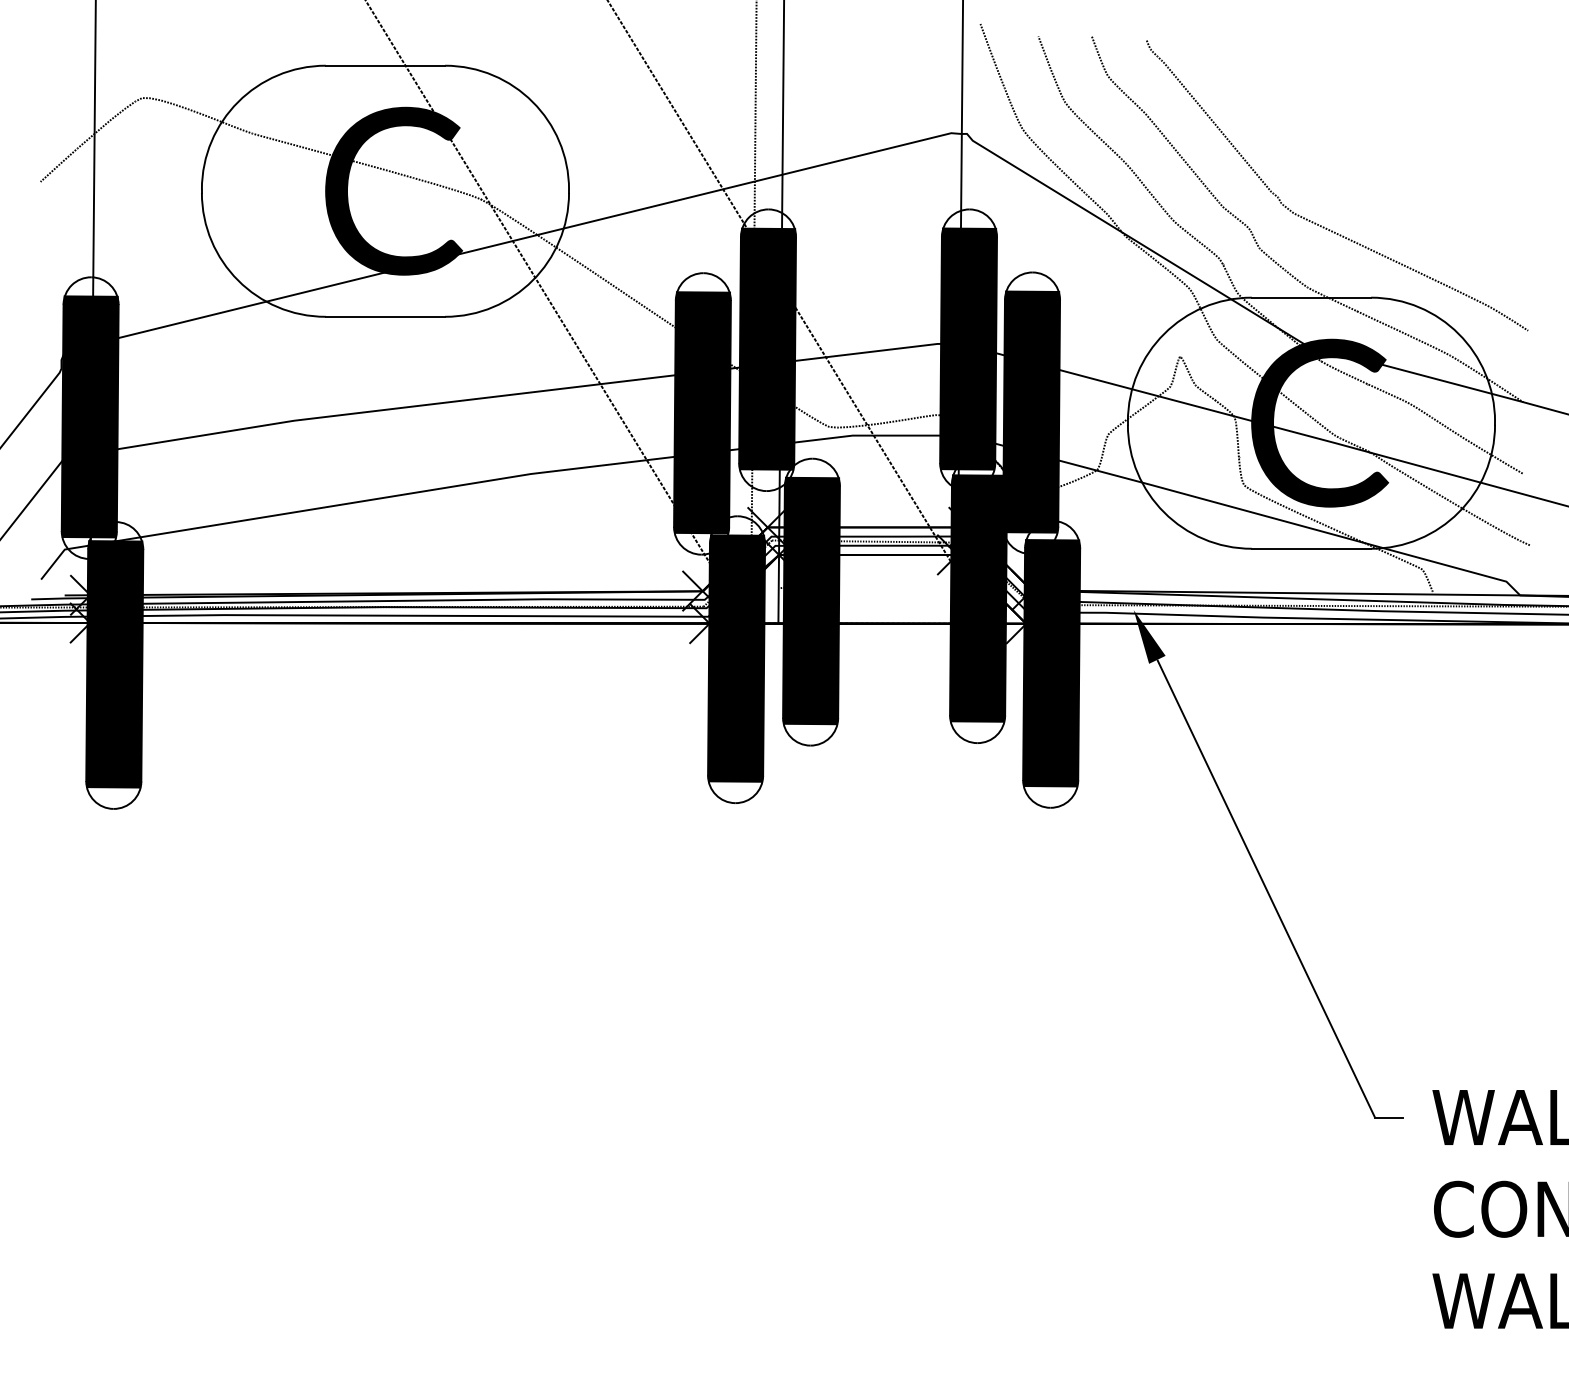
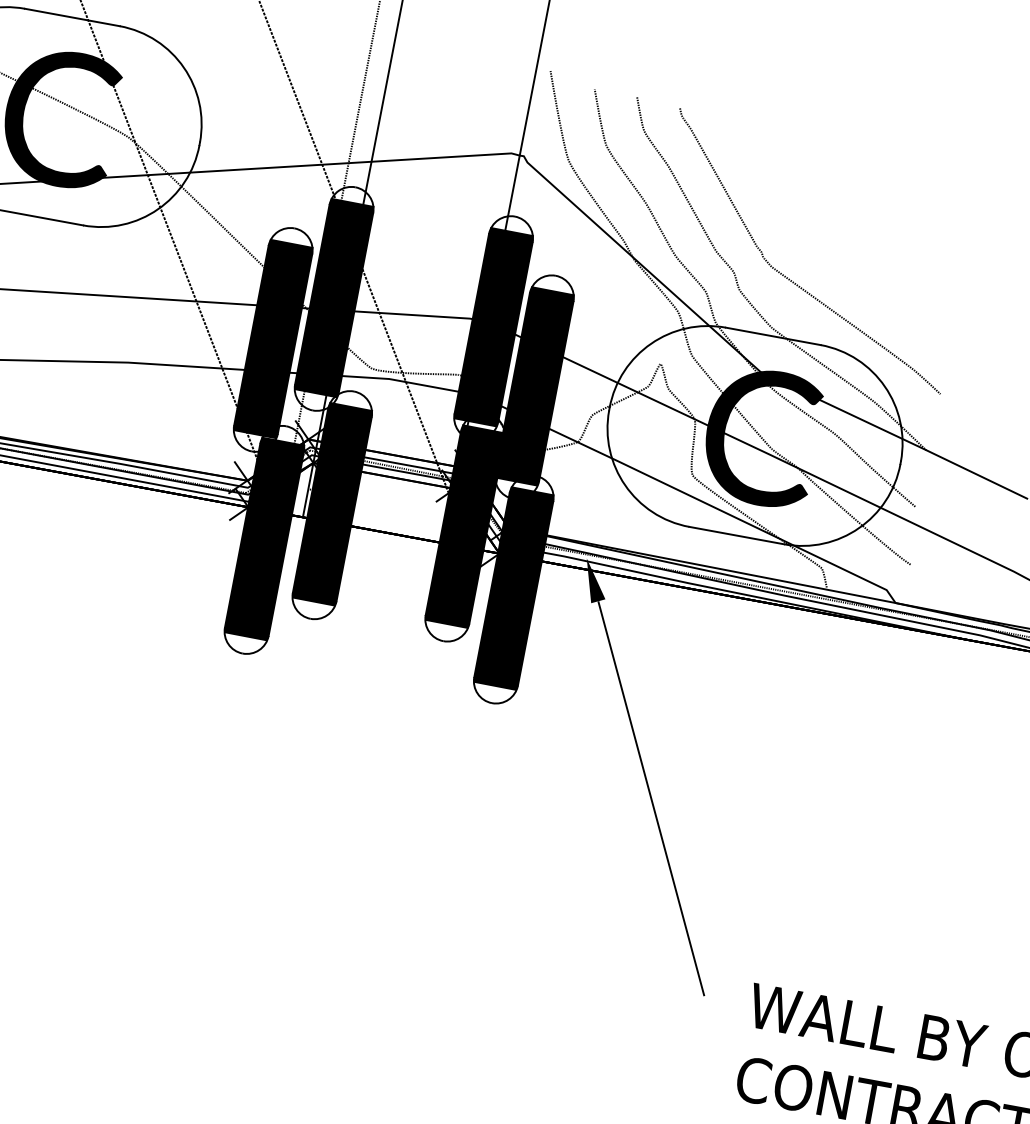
line: (1388, 1117) -> (715, 998), removed

